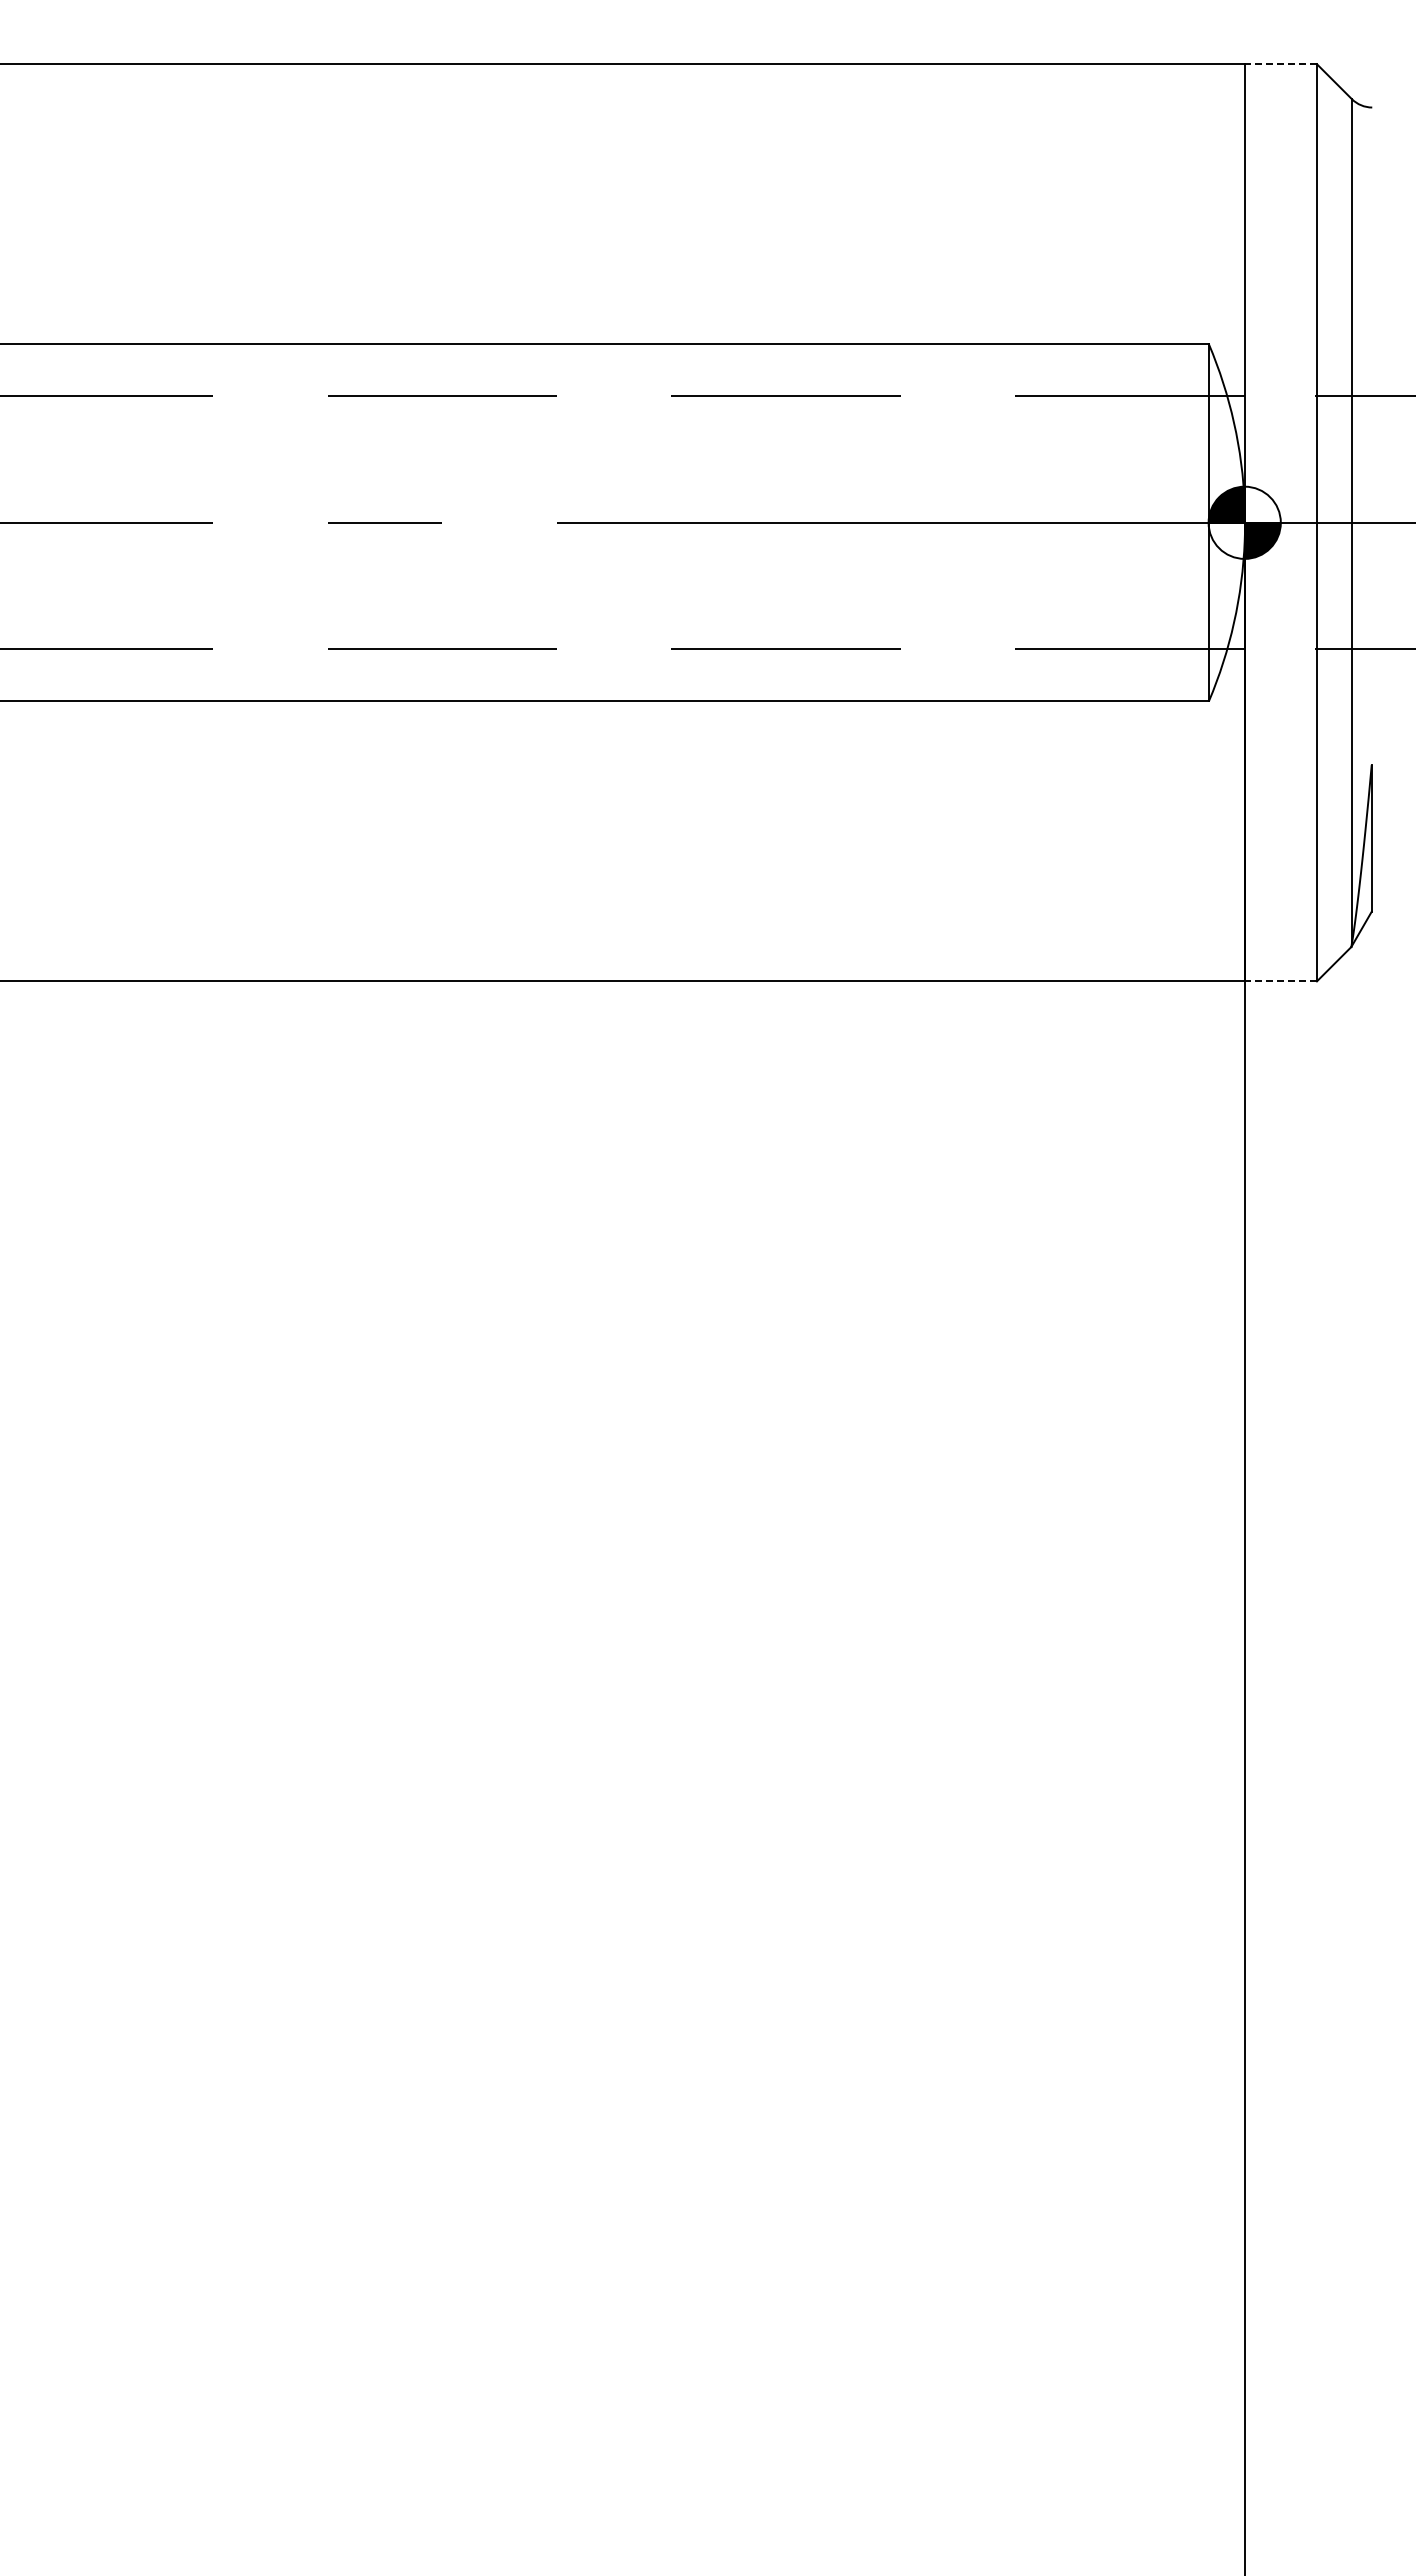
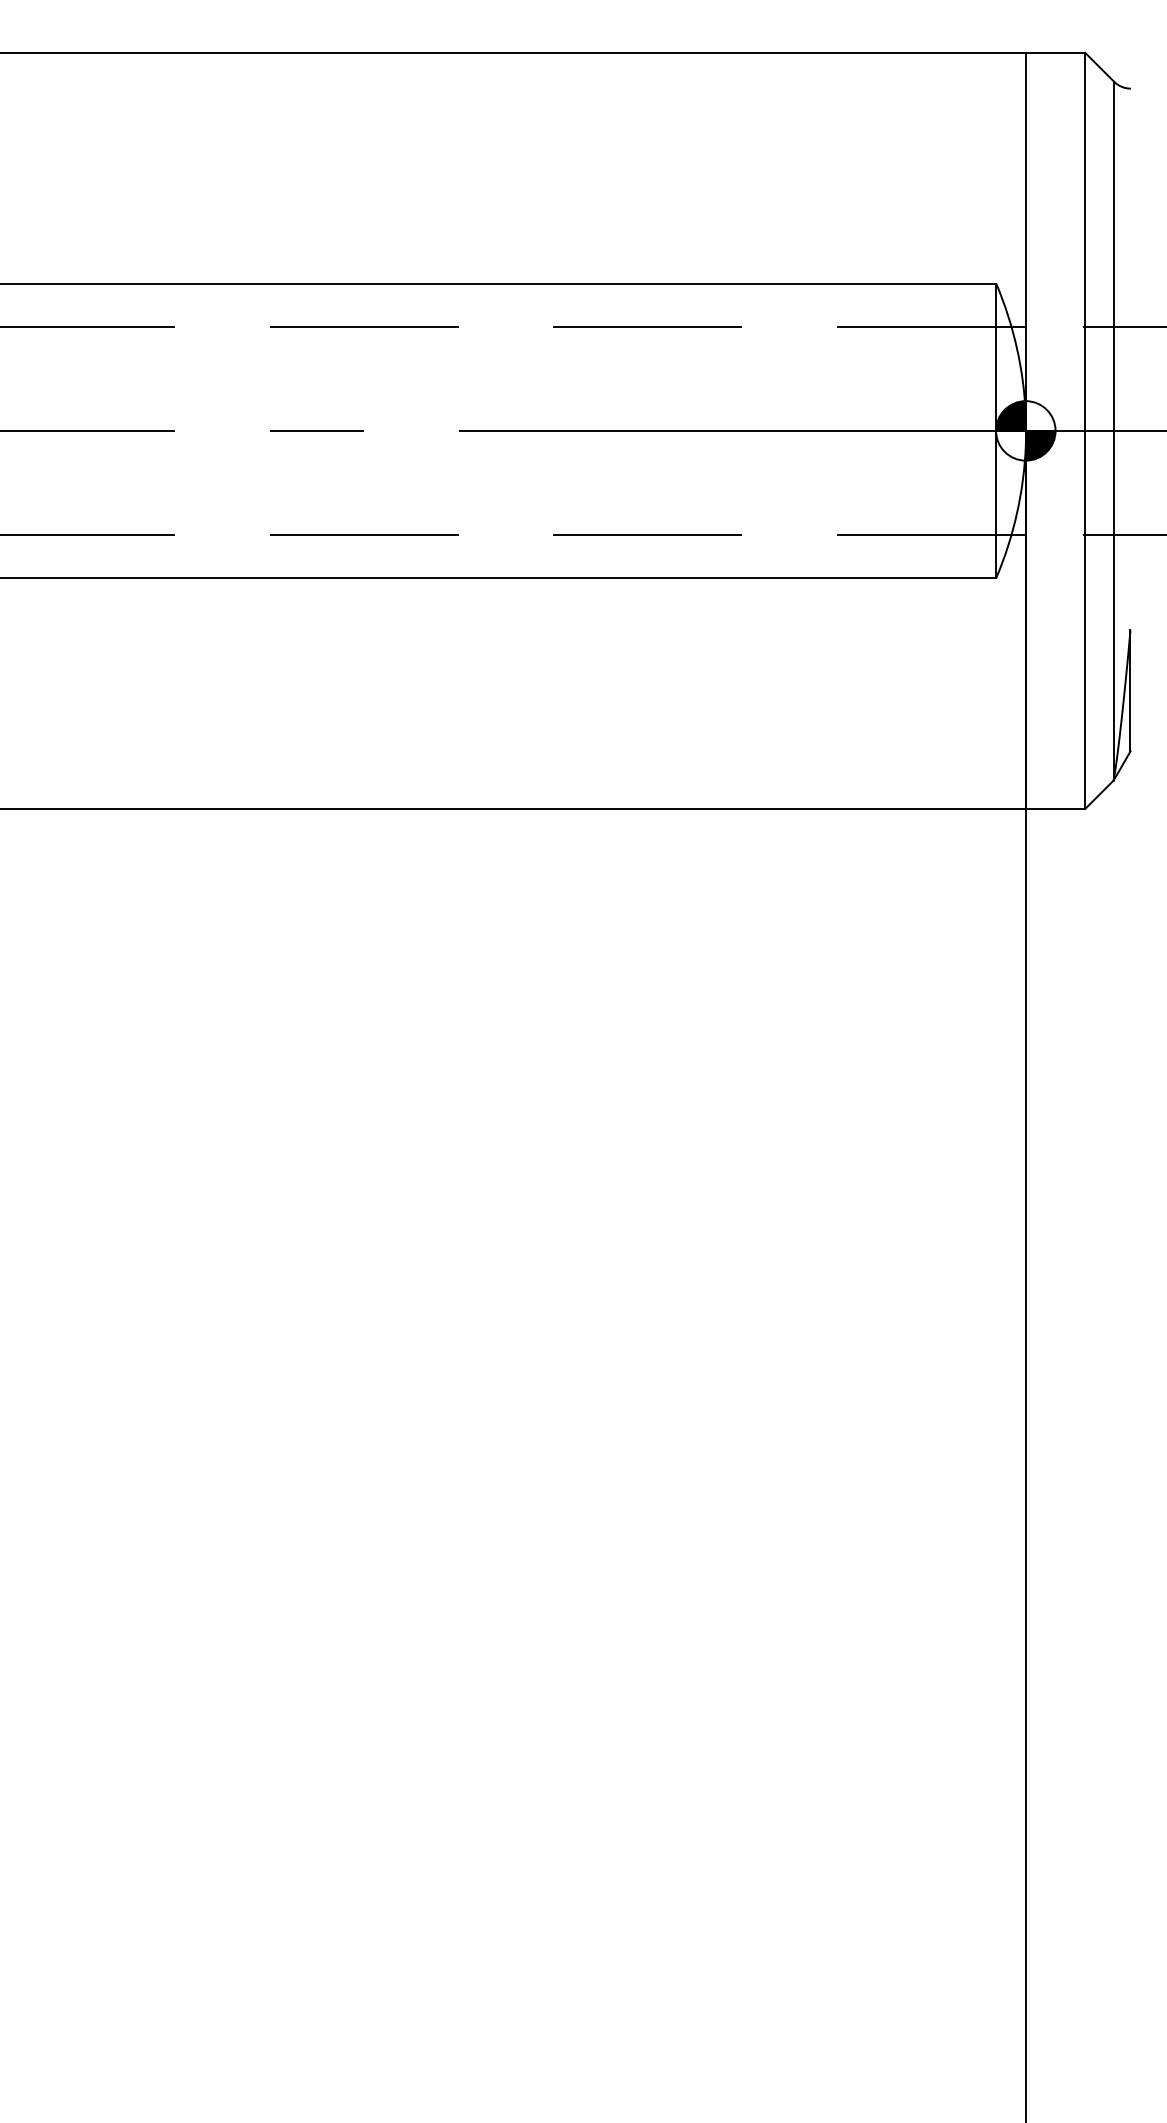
line: (1280, 64) -> (1055, 53), dashed -> solid
line: (1280, 981) -> (1055, 808), dashed -> solid

